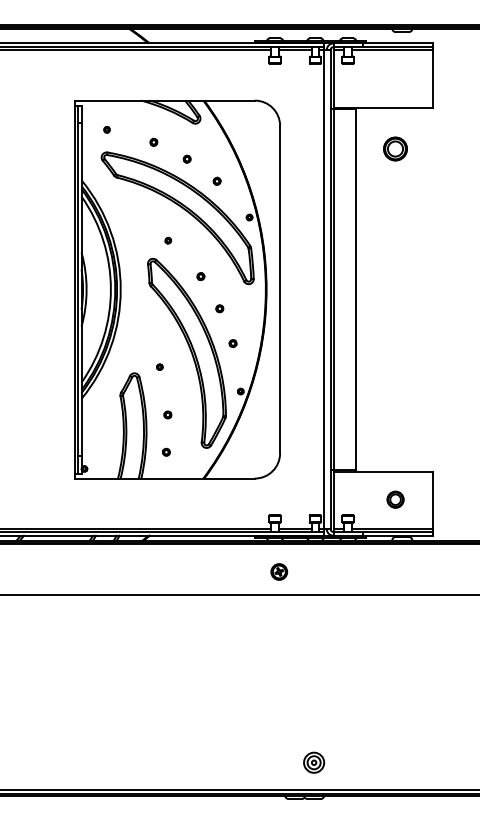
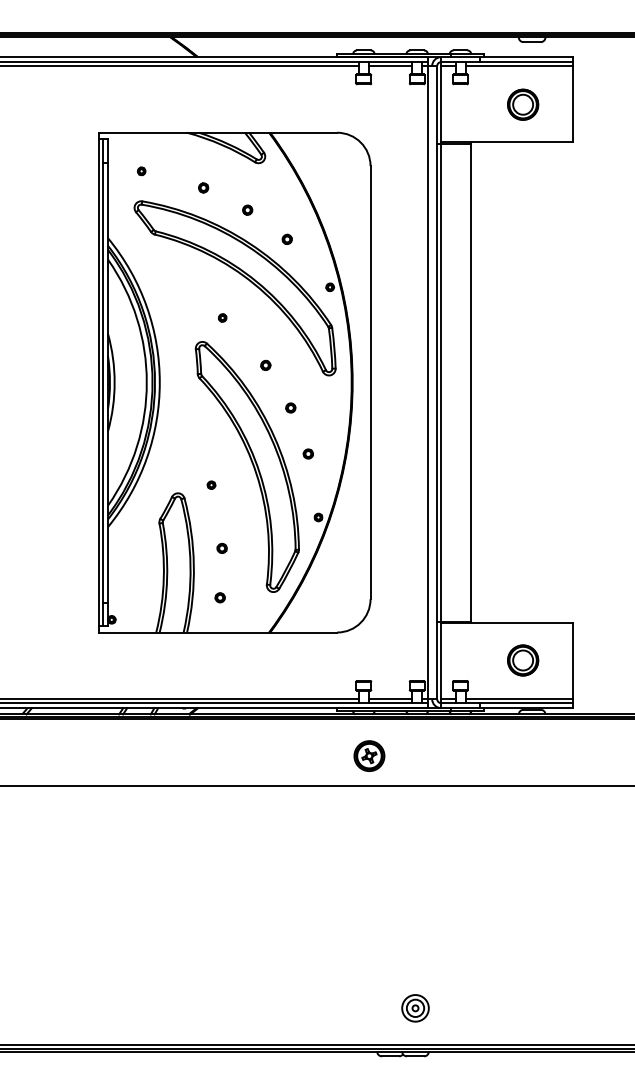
part: (395, 148) -> (523, 104), moved
part: (395, 499) -> (523, 660), size x1.43
part: (279, 571) -> (369, 755), size x1.43

